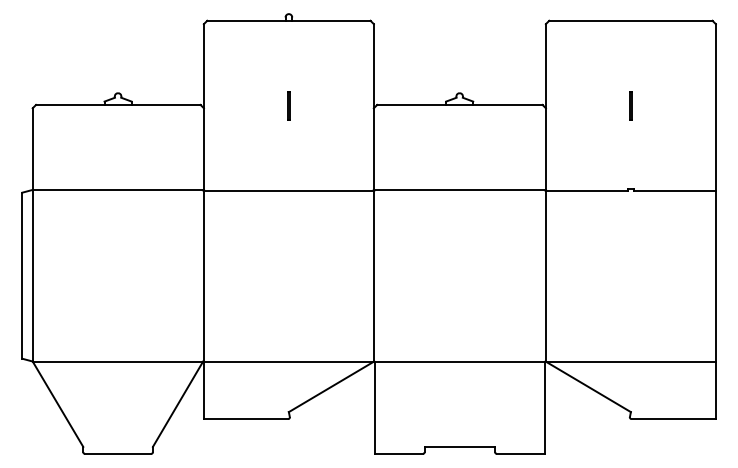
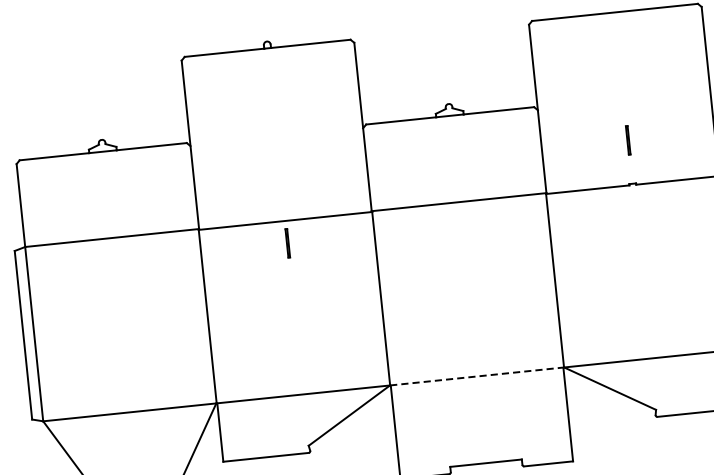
line: (288, 105) -> (287, 243), moved
line: (630, 105) -> (627, 140), moved
line: (459, 361) -> (476, 376), solid -> dashed

